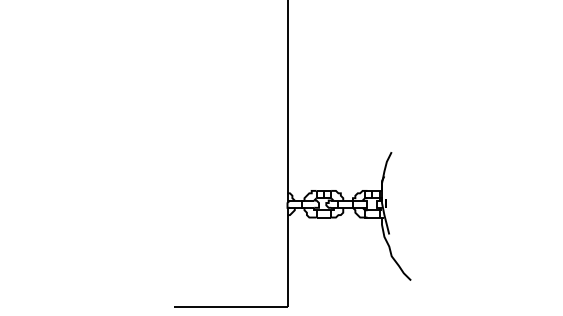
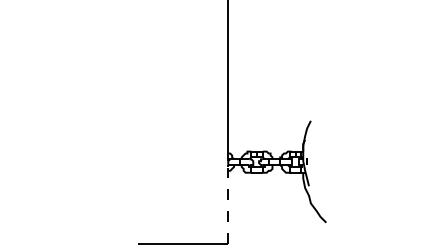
line: (287, 257) -> (228, 204), solid -> dashed

